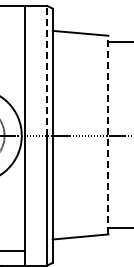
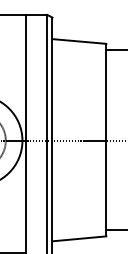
line: (47, 70) -> (47, 77), dashed -> solid
line: (108, 134) -> (106, 139), dashed -> solid

